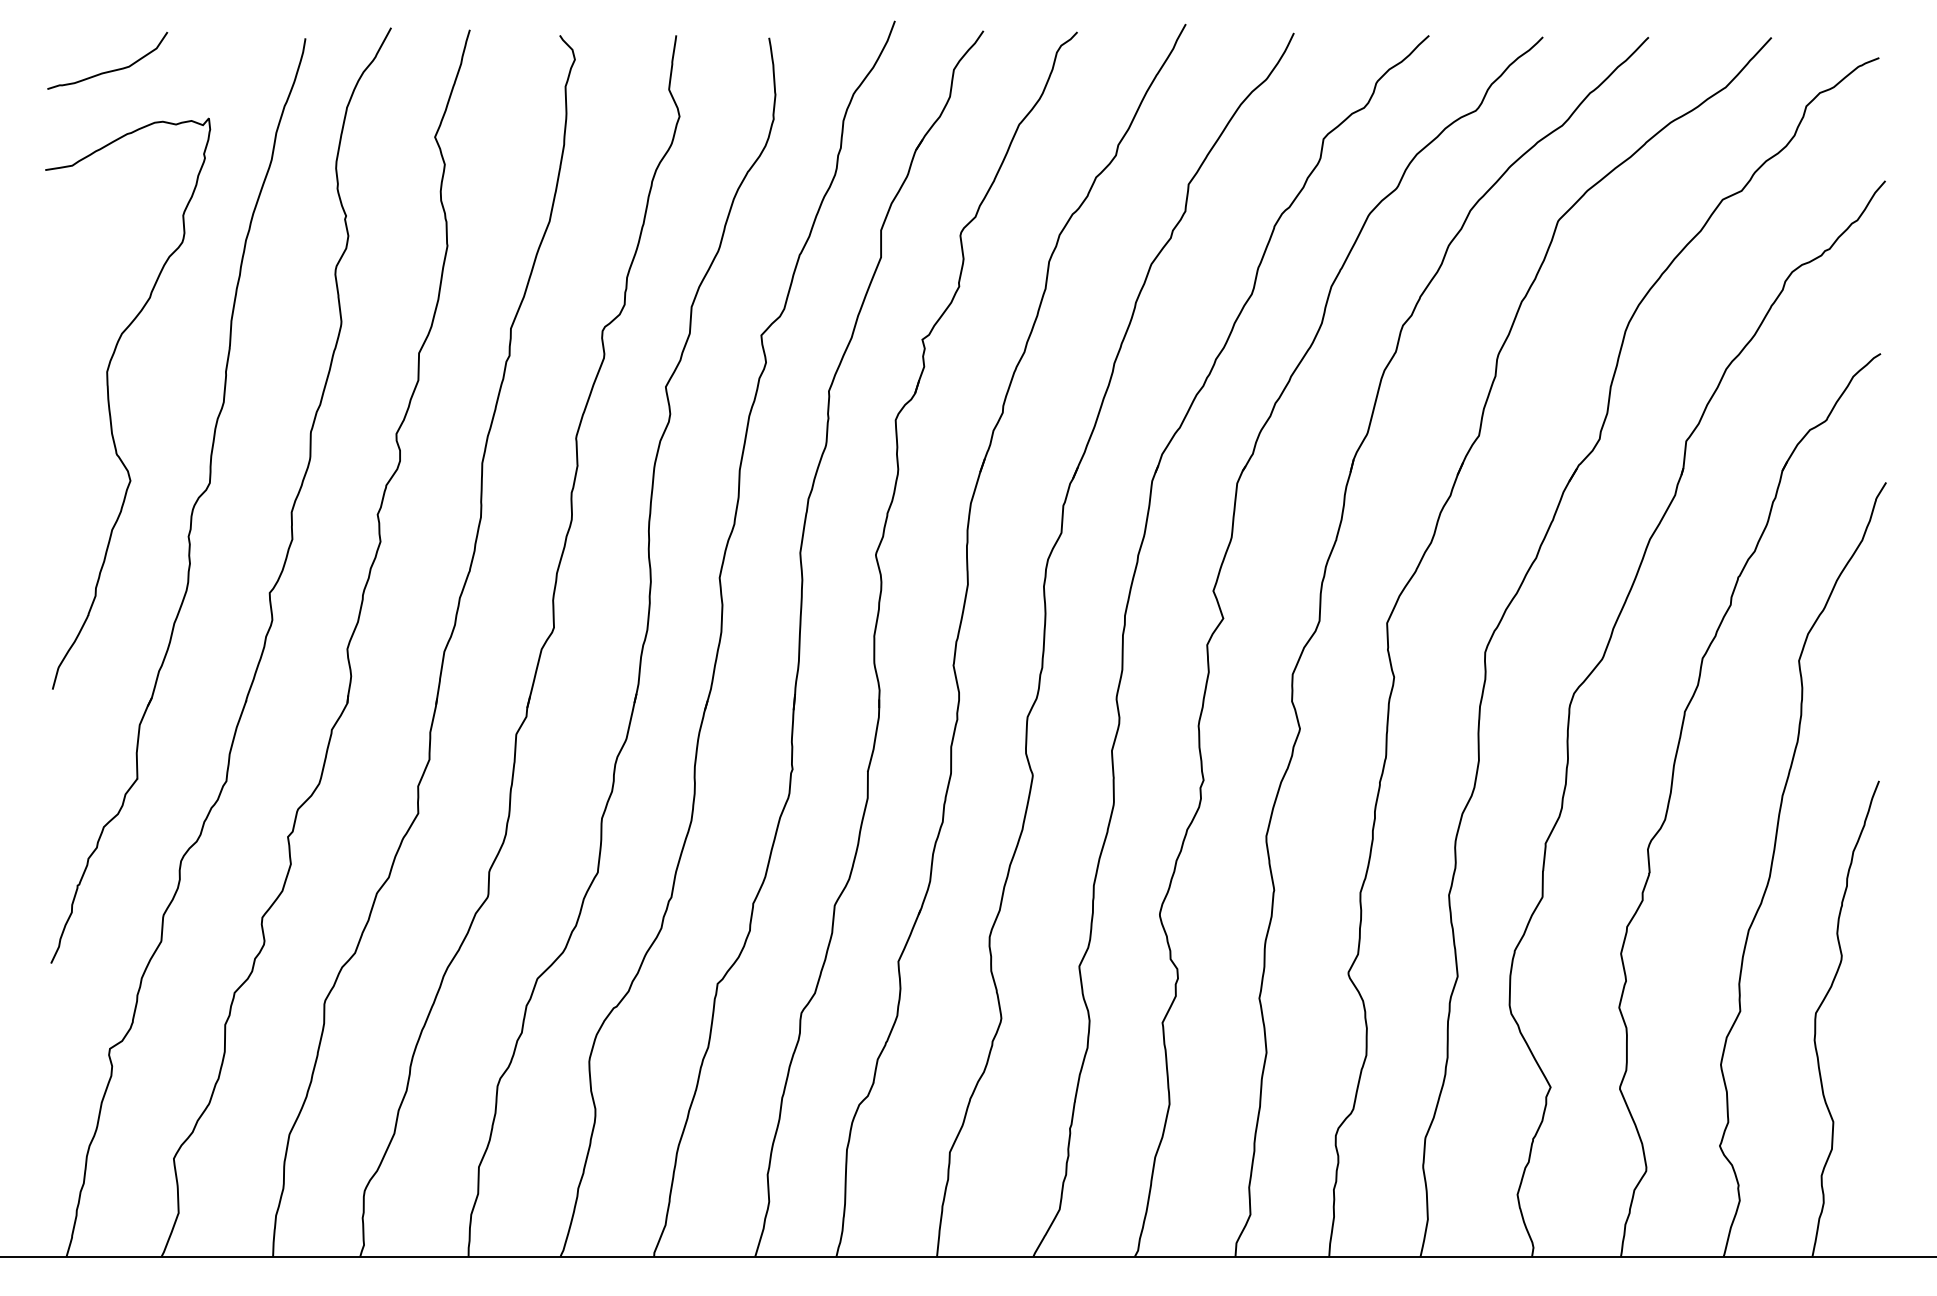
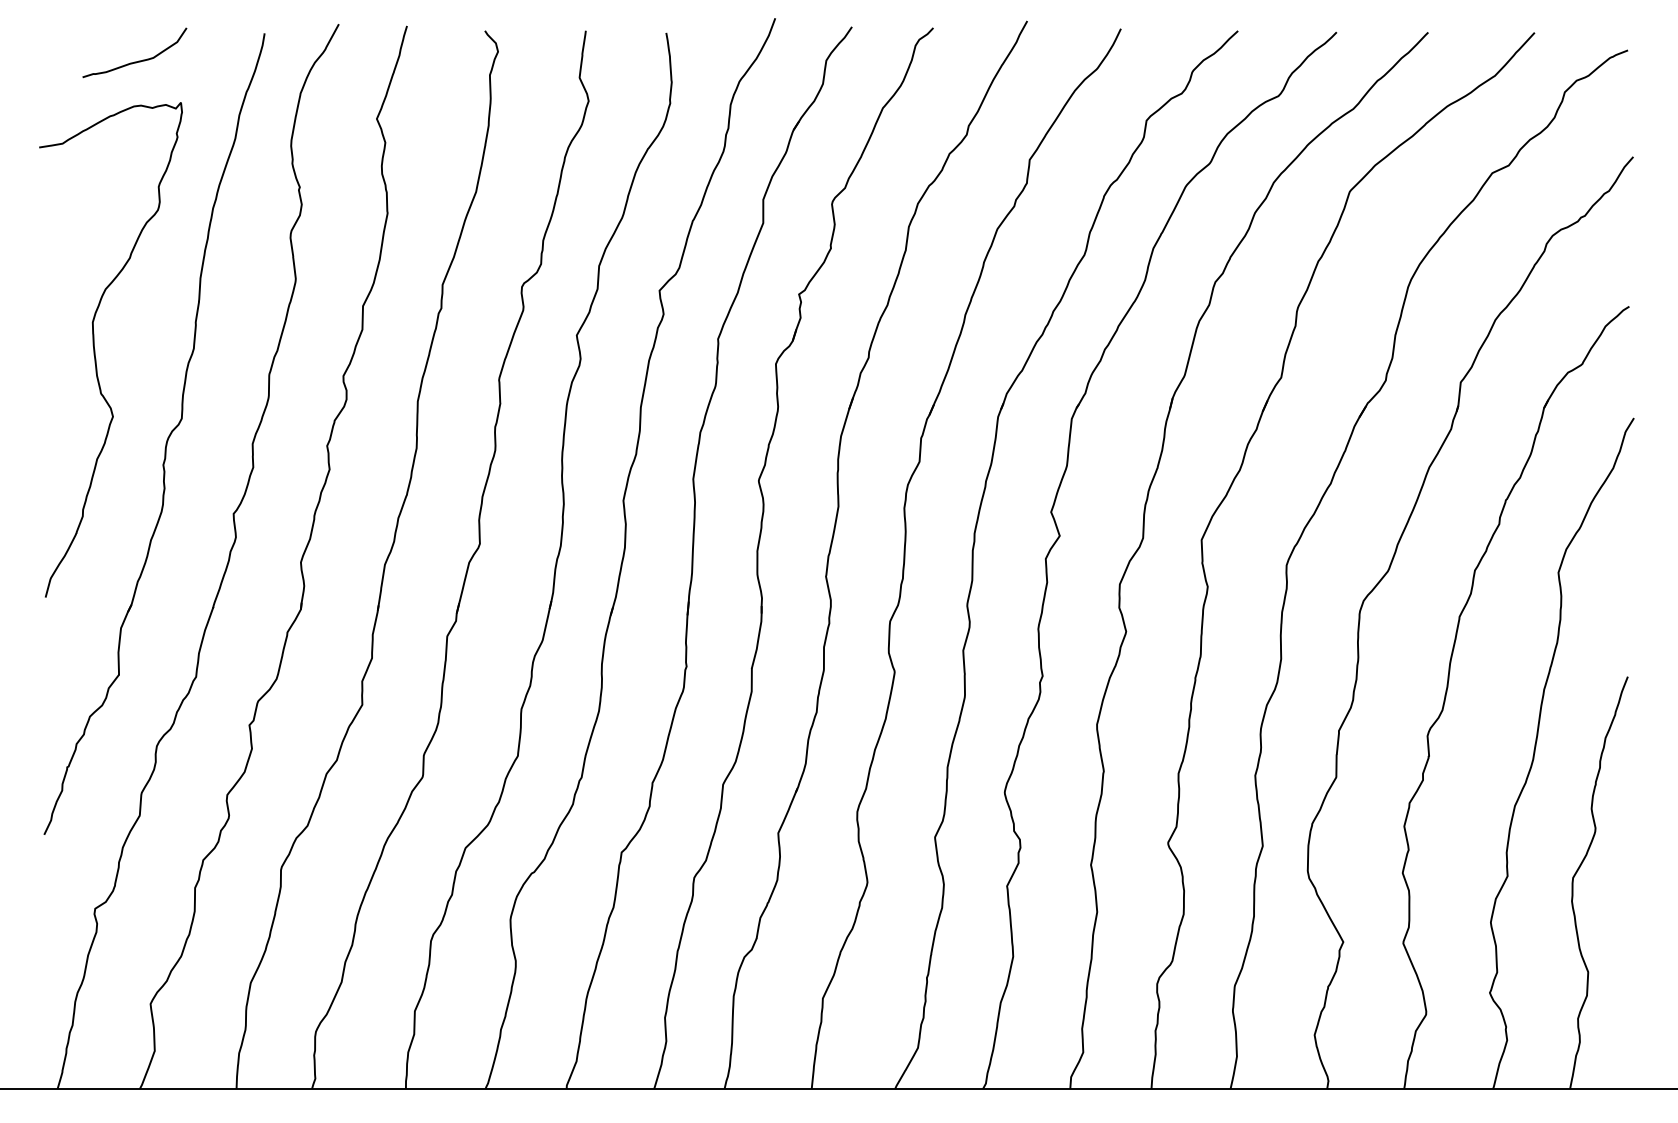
curve: (109, 70) -> (136, 61), moved

